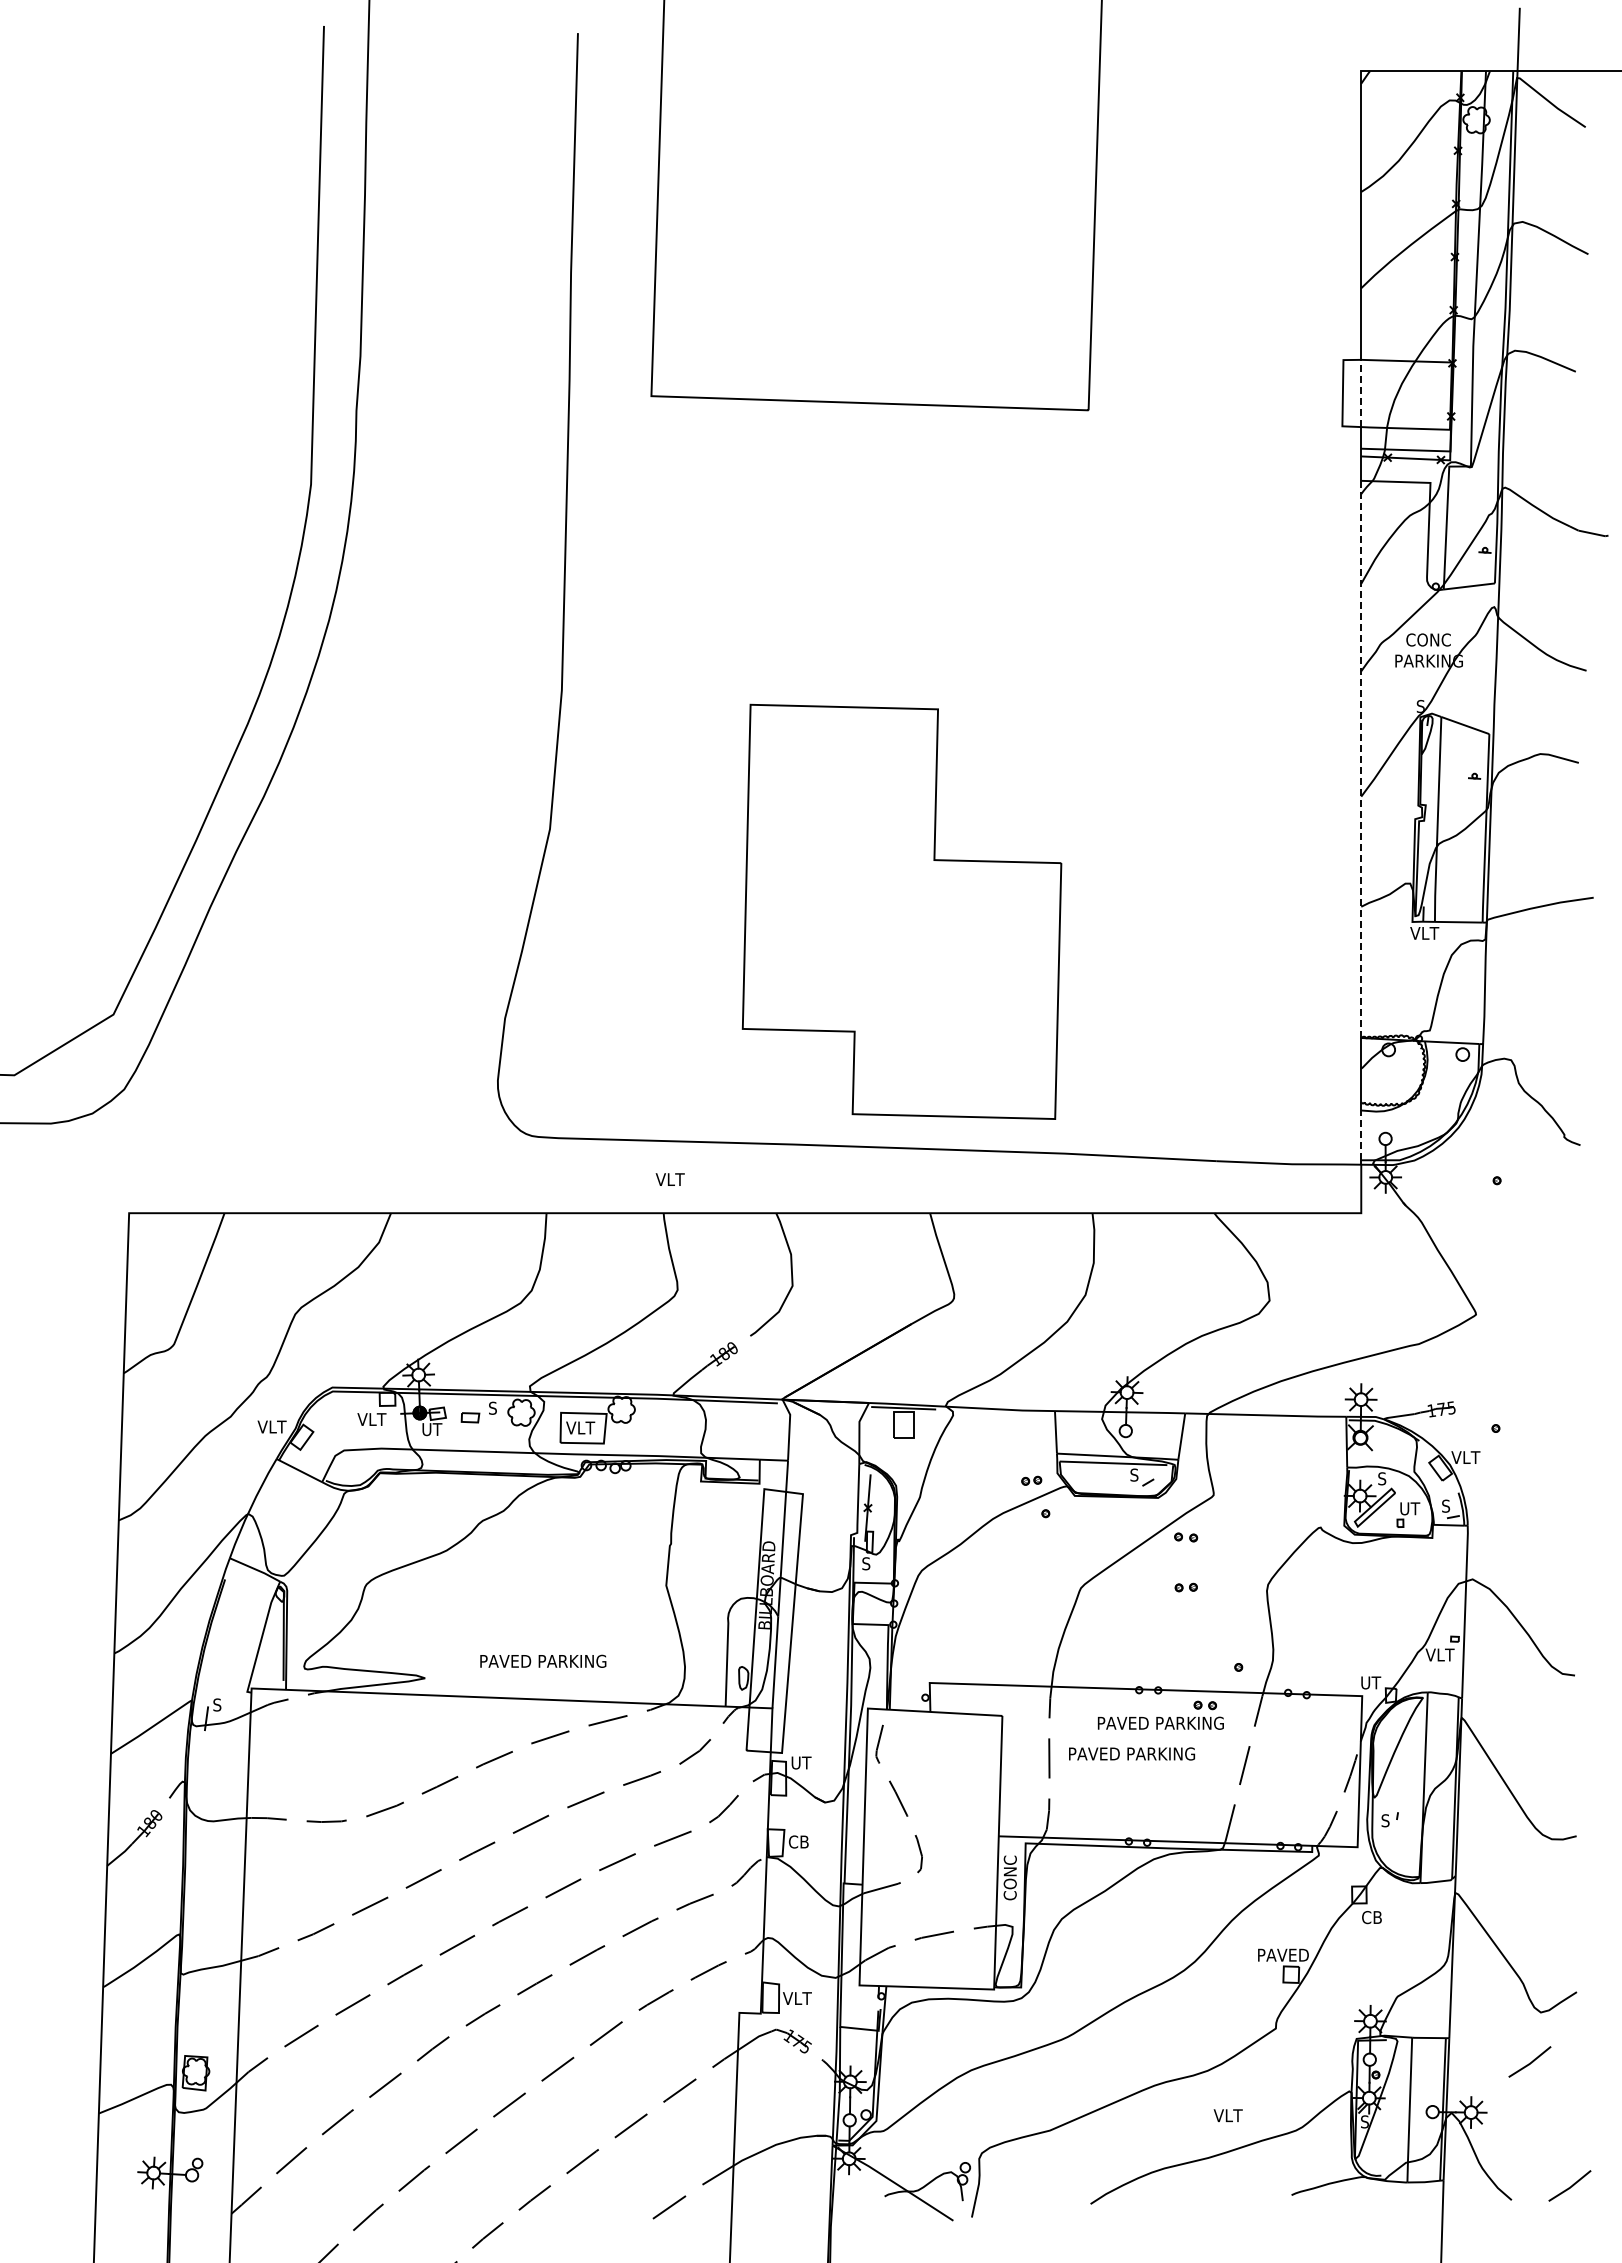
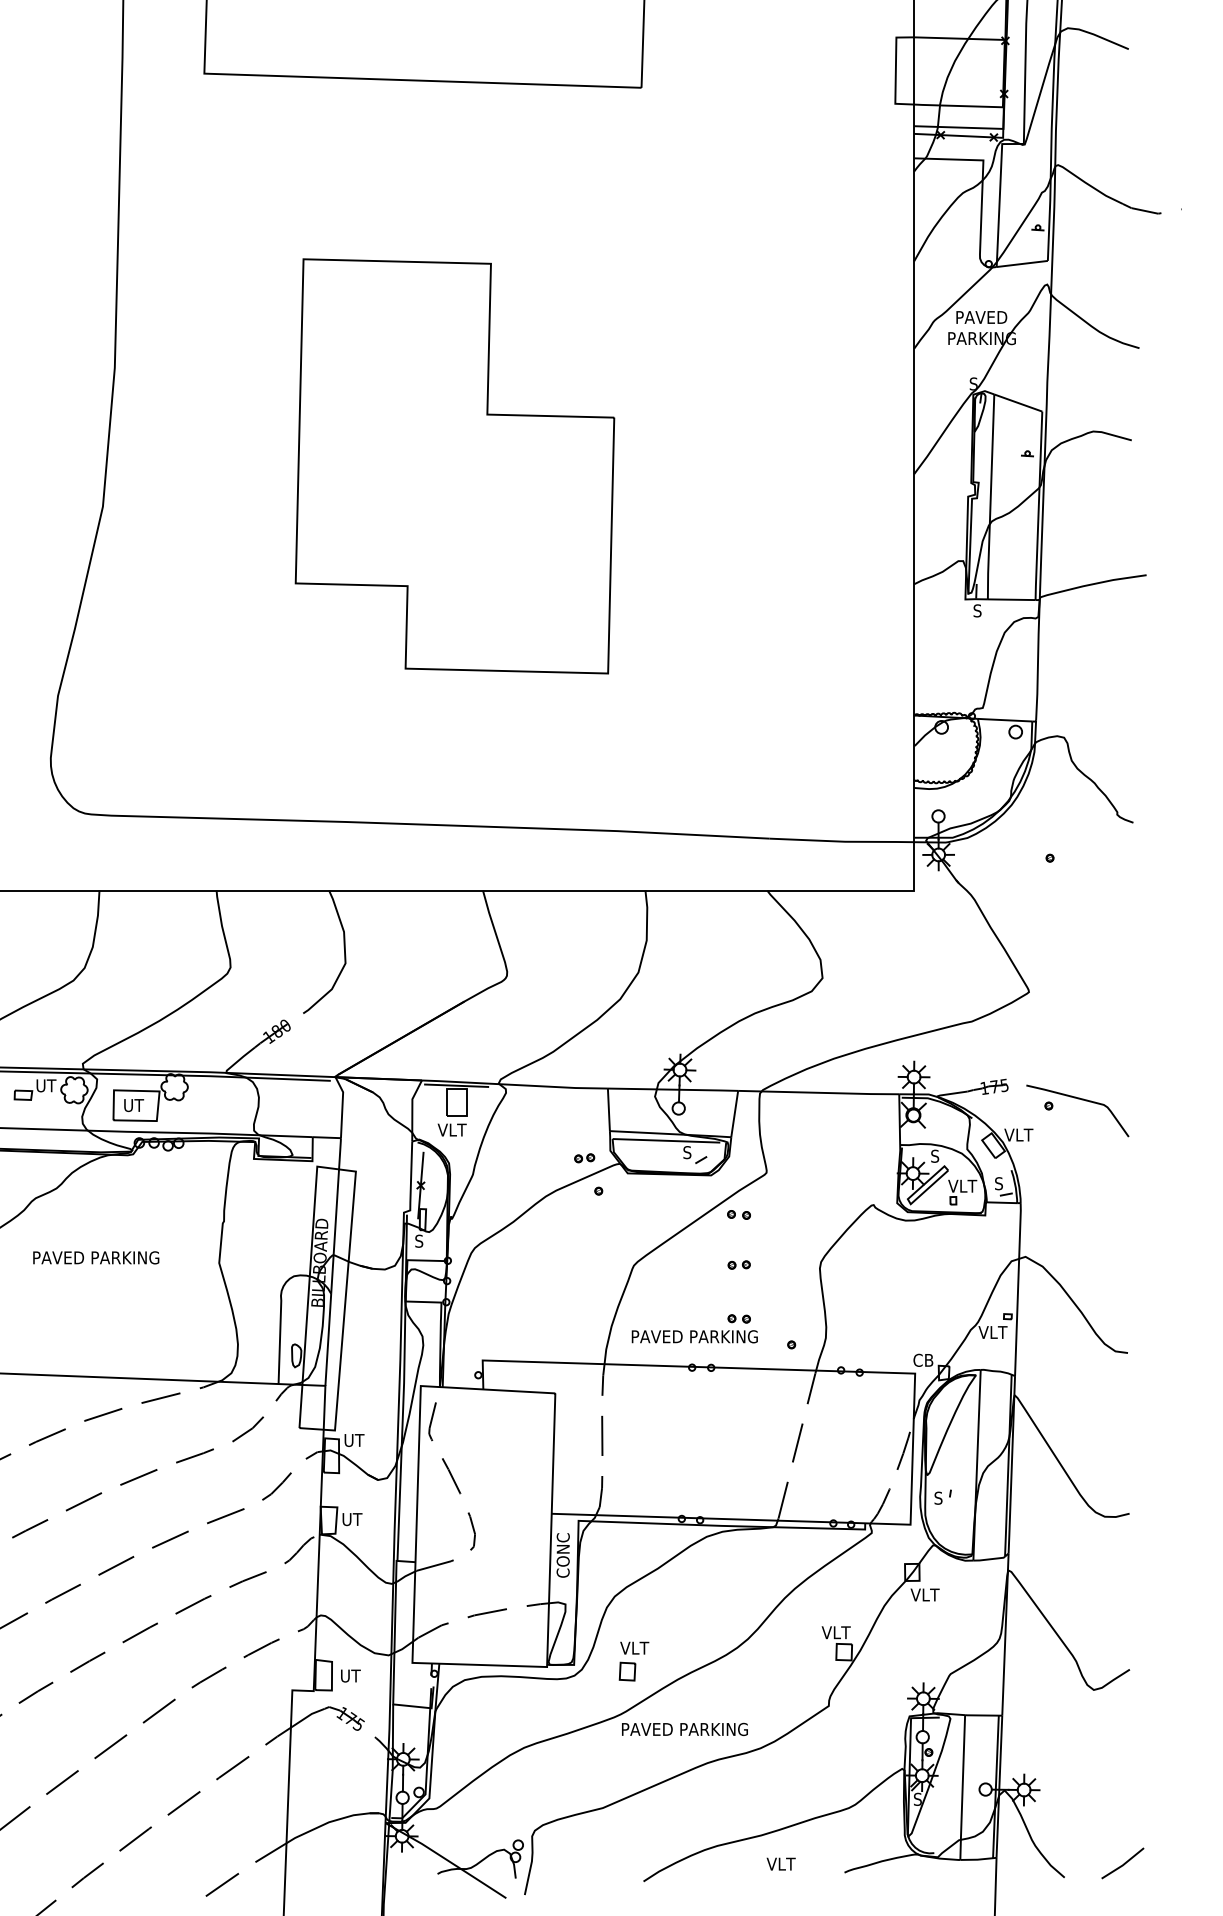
line: (1361, 393) -> (914, 70), dashed -> solid
text: (1428, 639) -> (981, 316), CONC -> PAVED
line: (1361, 759) -> (914, 436), dashed -> solid
part: (901, 911) -> (454, 465), moved
text: (1424, 932) -> (977, 609), VLT -> S
line: (1361, 1135) -> (914, 812), dashed -> solid
text: (669, 1179) -> (451, 1129), moved
text: (493, 1407) -> (46, 1084), S -> UT
curve: (1526, 1422) -> (1079, 1099), added
text: (580, 1427) -> (133, 1104), VLT -> UT
text: (1409, 1508) -> (962, 1185), UT -> VLT
text: (543, 1660) -> (96, 1256), moved
text: (1370, 1682) -> (923, 1359), UT -> CB
part: (1160, 1714) -> (694, 1327), moved
text: (1131, 1753) -> (684, 1728), moved
text: (798, 1841) -> (351, 1518), CB -> UT
text: (1371, 1917) -> (924, 1594), CB -> VLT
text: (1283, 1954) -> (836, 1631), PAVED -> VLT
part: (1081, 1983) -> (634, 1660), added
text: (797, 1998) -> (350, 1675), VLT -> UT
line: (1530, 2062) -> (1083, 1739), removed
text: (1227, 2115) -> (780, 1863), moved

